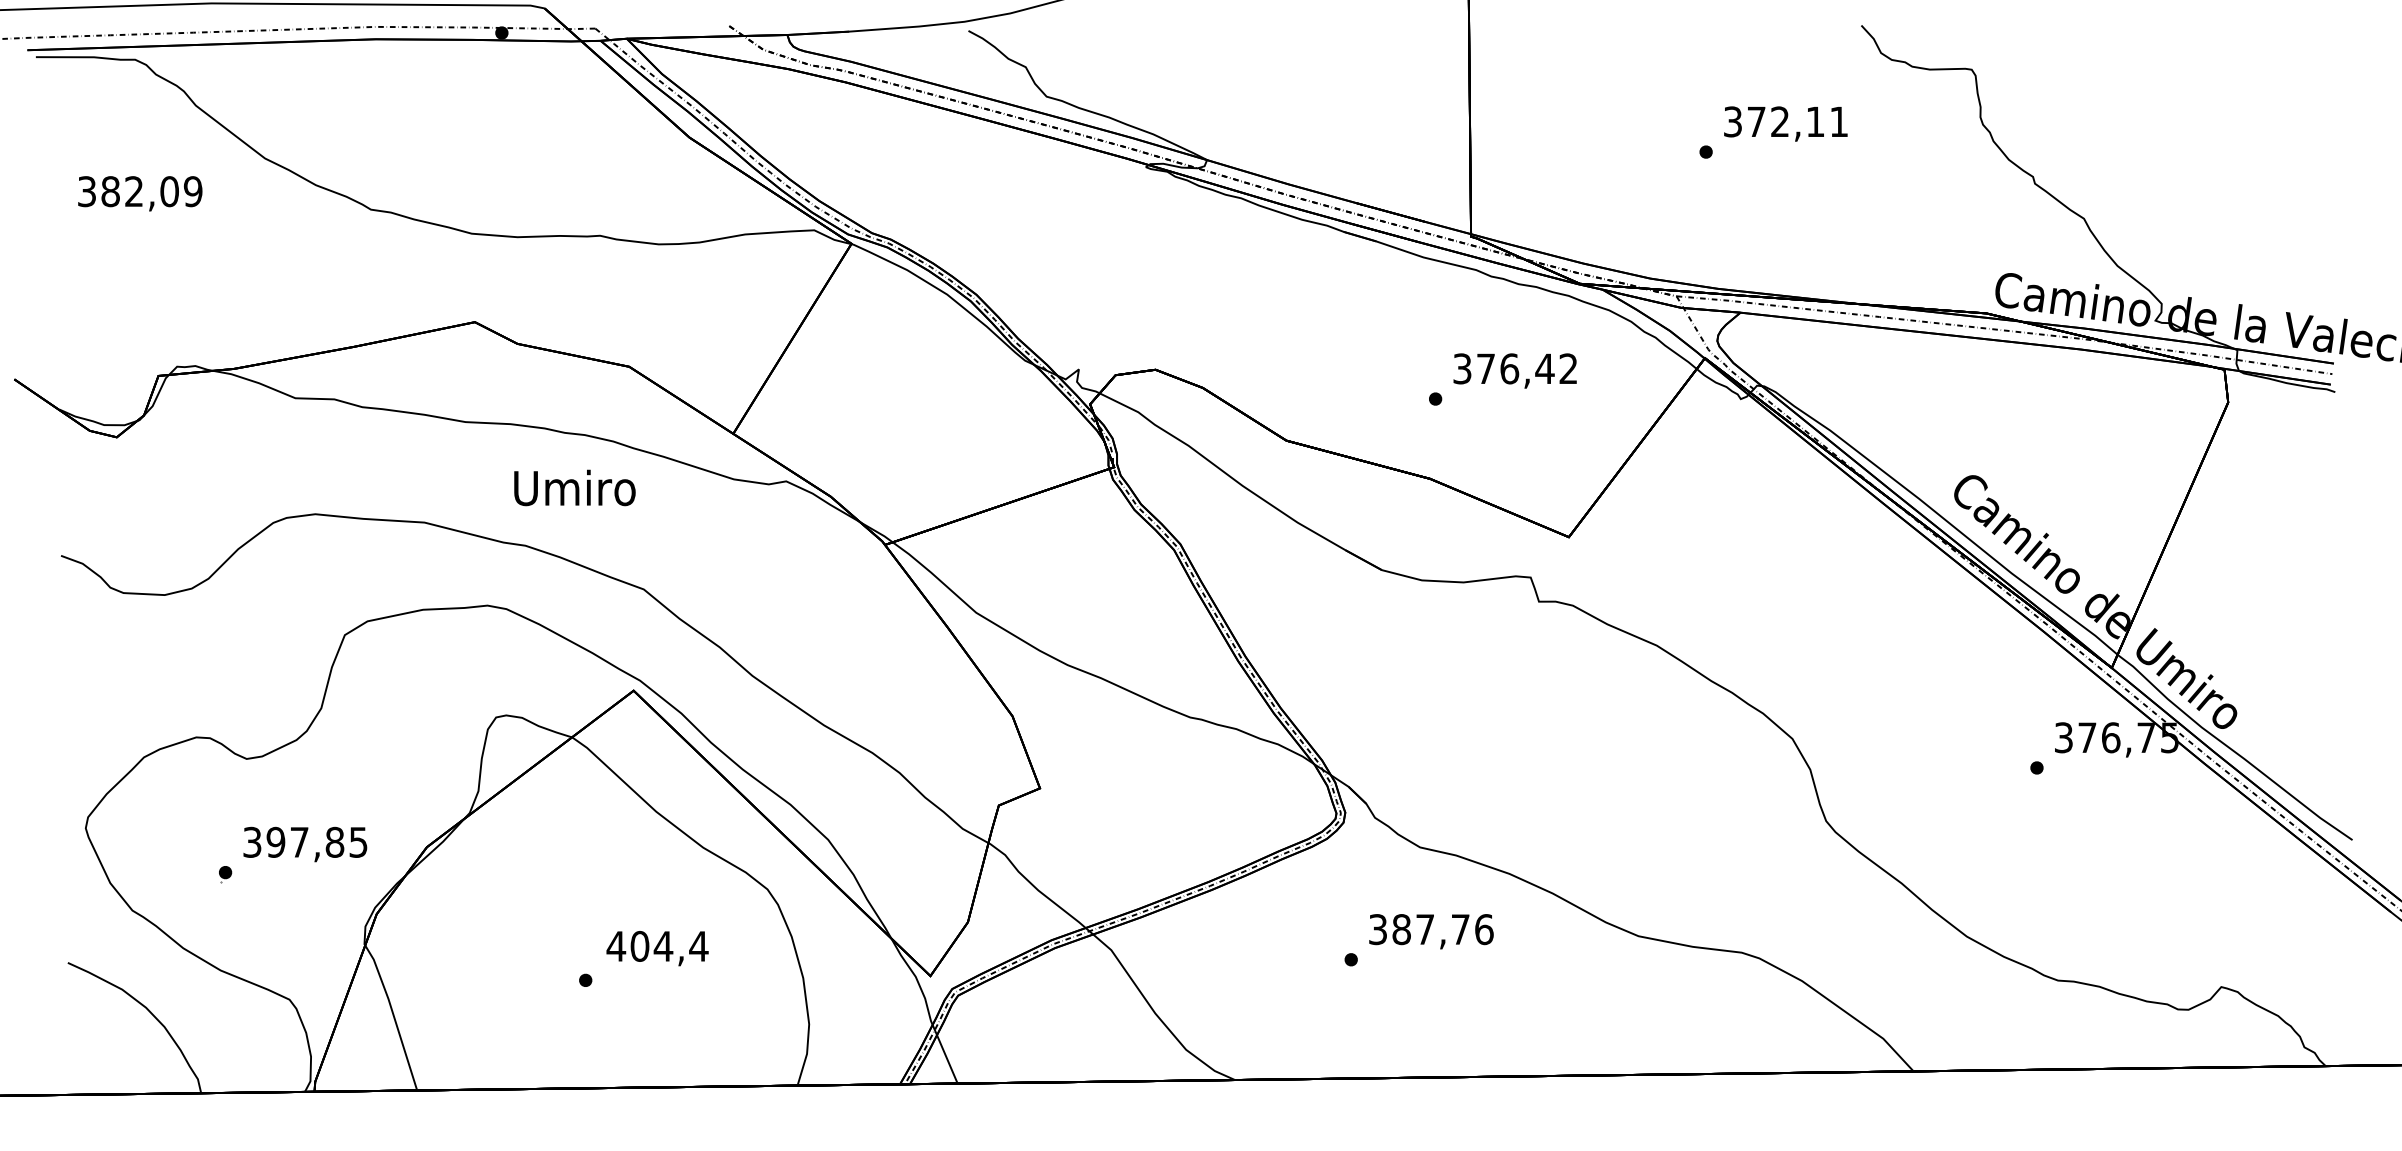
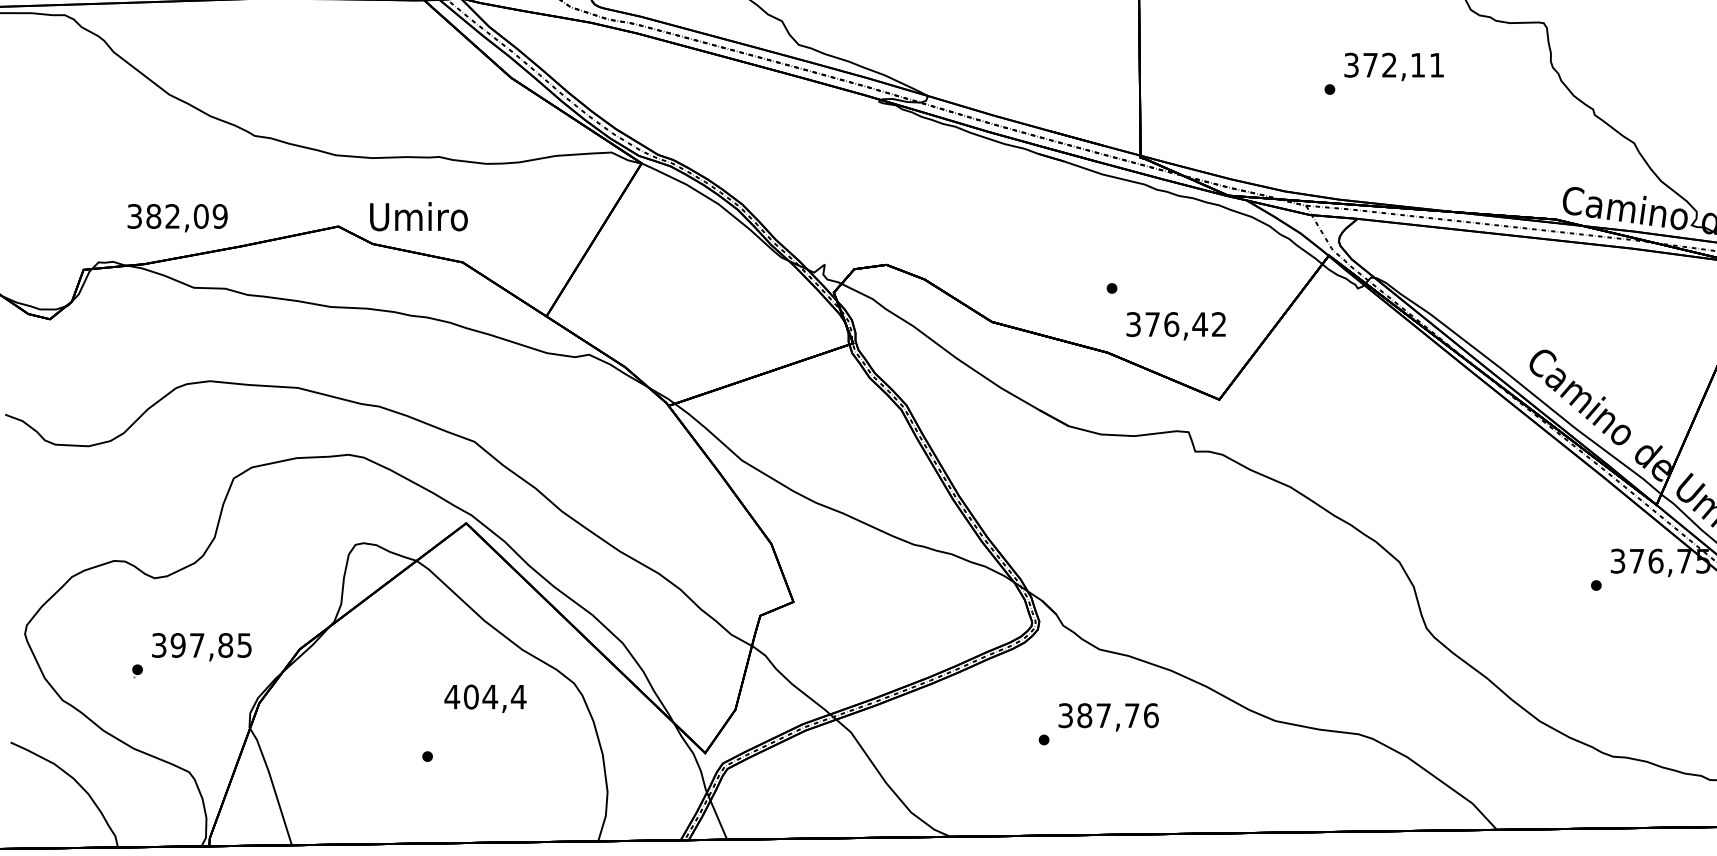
text: (140, 193) -> (177, 217), moved
text: (1514, 370) -> (1175, 325), moved
text: (574, 487) -> (418, 216), moved
text: (657, 948) -> (485, 698), moved

